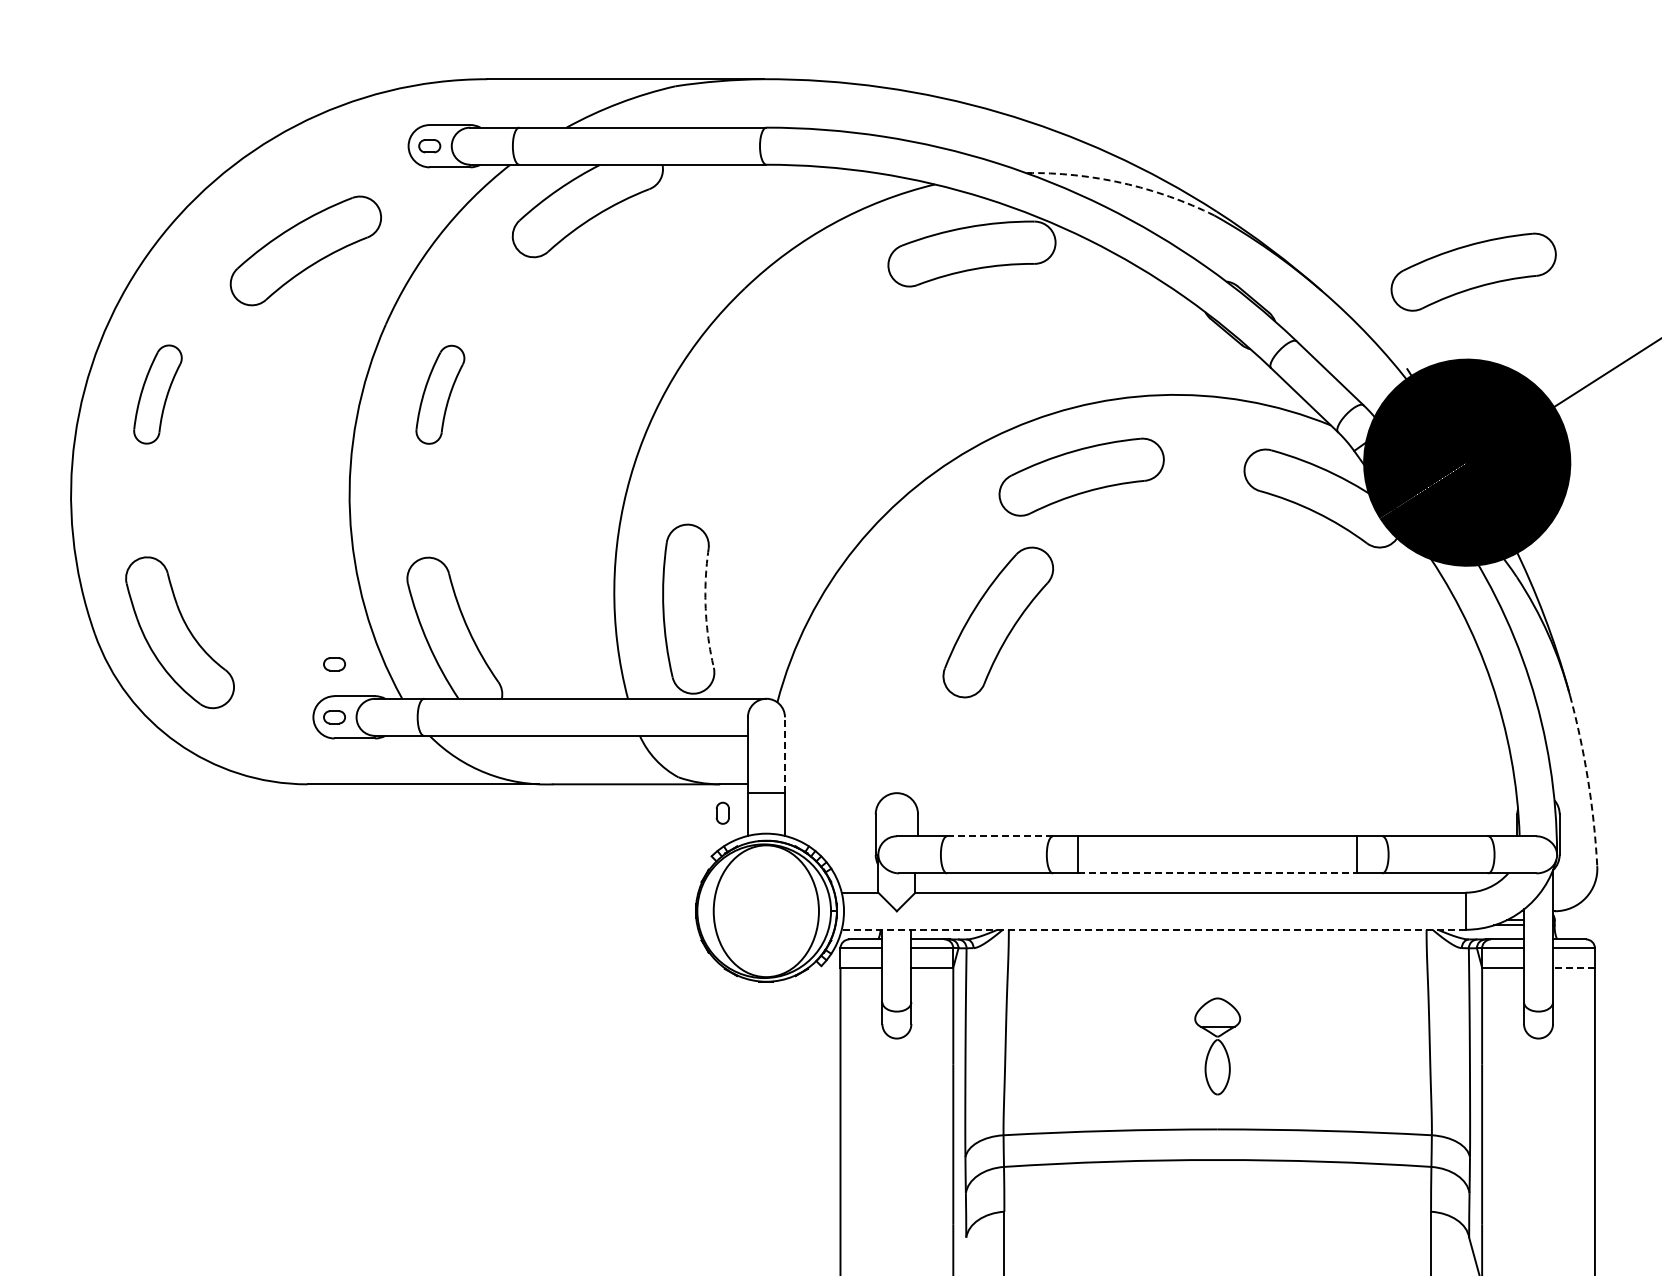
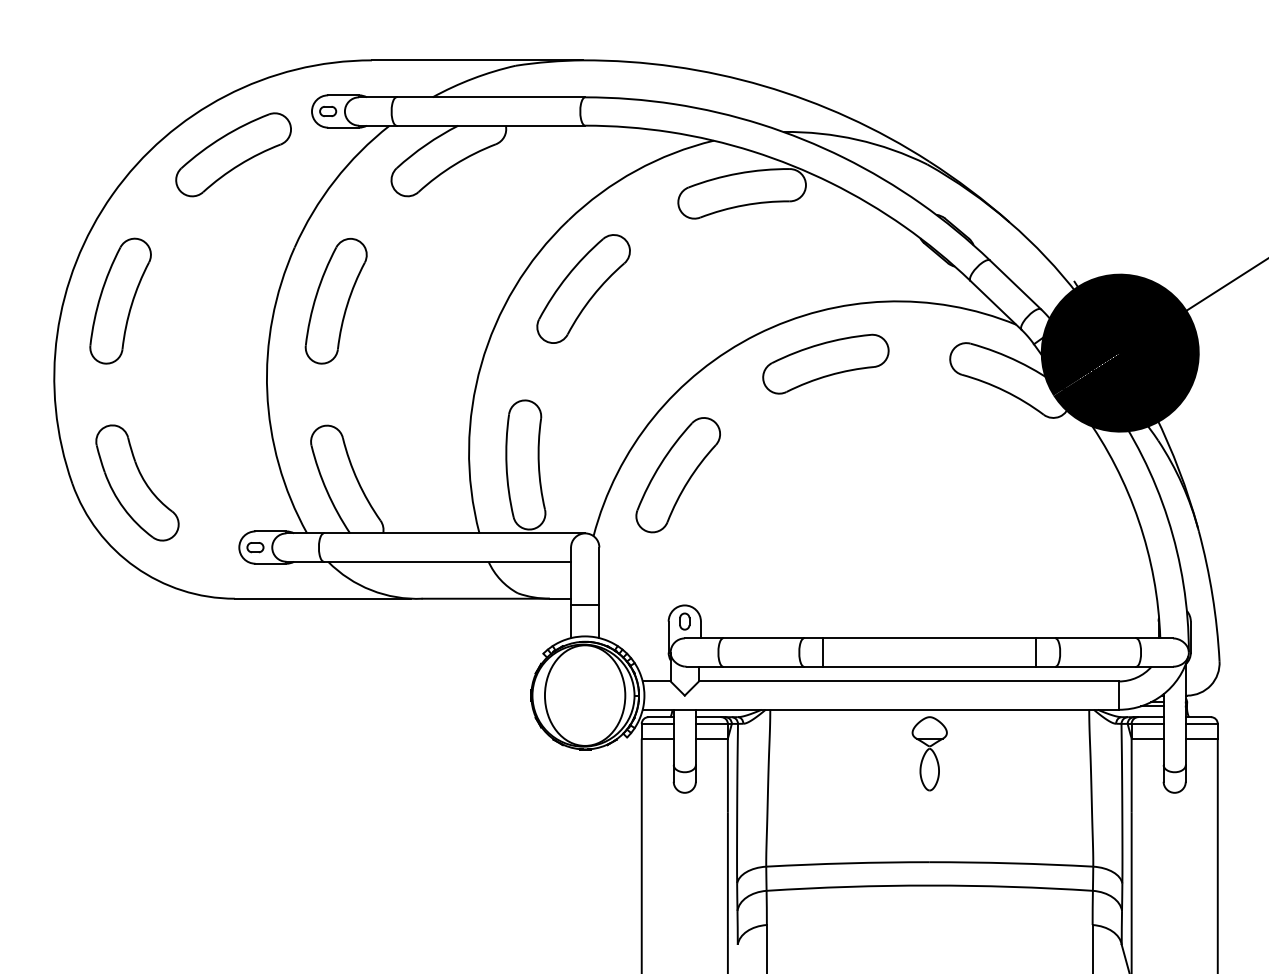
arc: (1122, 183) -> (857, 139), dashed -> solid
part: (305, 250) -> (233, 154), moved
part: (1473, 271) -> (1125, 207), removed
part: (763, 378) -> (582, 288), added
part: (157, 394) -> (120, 301), size x1.67
part: (440, 394) -> (336, 301), size x1.67
arc: (705, 608) -> (538, 464), dashed -> solid
part: (998, 622) -> (678, 475), moved
part: (334, 664) -> (255, 507), removed
line: (784, 755) -> (598, 576), dashed -> solid
arc: (1588, 780) -> (1212, 595), dashed -> solid
part: (722, 812) -> (684, 620), moved
line: (1000, 836) -> (763, 638), dashed -> solid
line: (1217, 873) -> (929, 666), dashed -> solid
line: (1153, 929) -> (880, 709), dashed -> solid
line: (1574, 967) -> (1202, 738), dashed -> solid
part: (1217, 1046) -> (929, 753), moved

